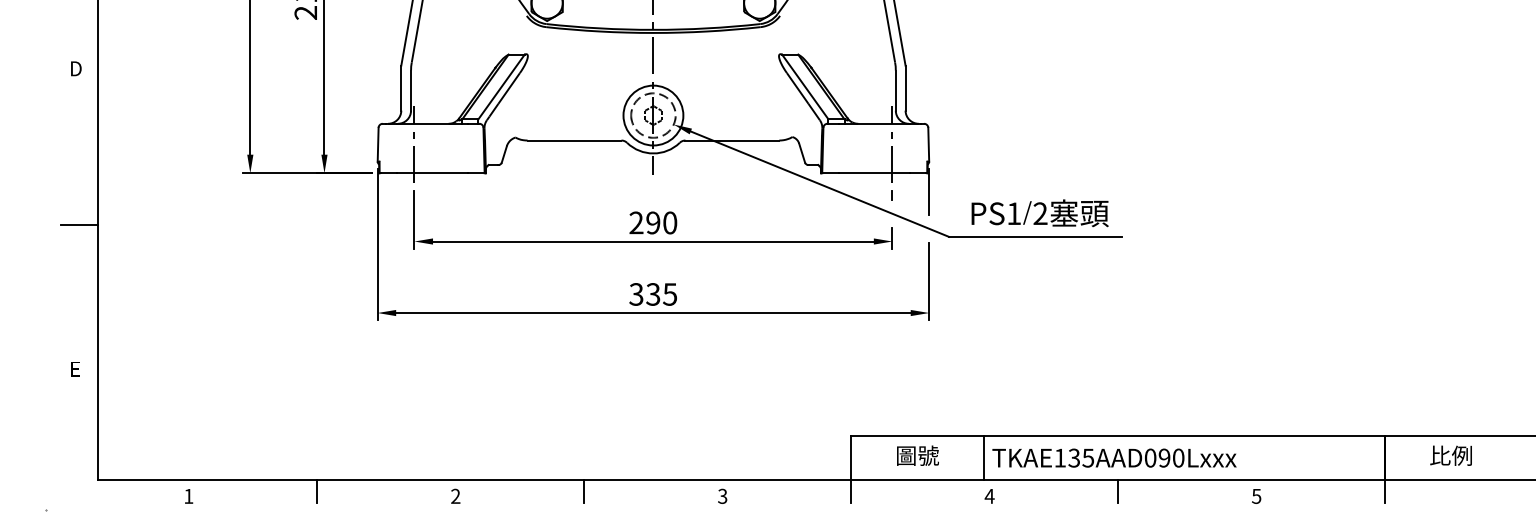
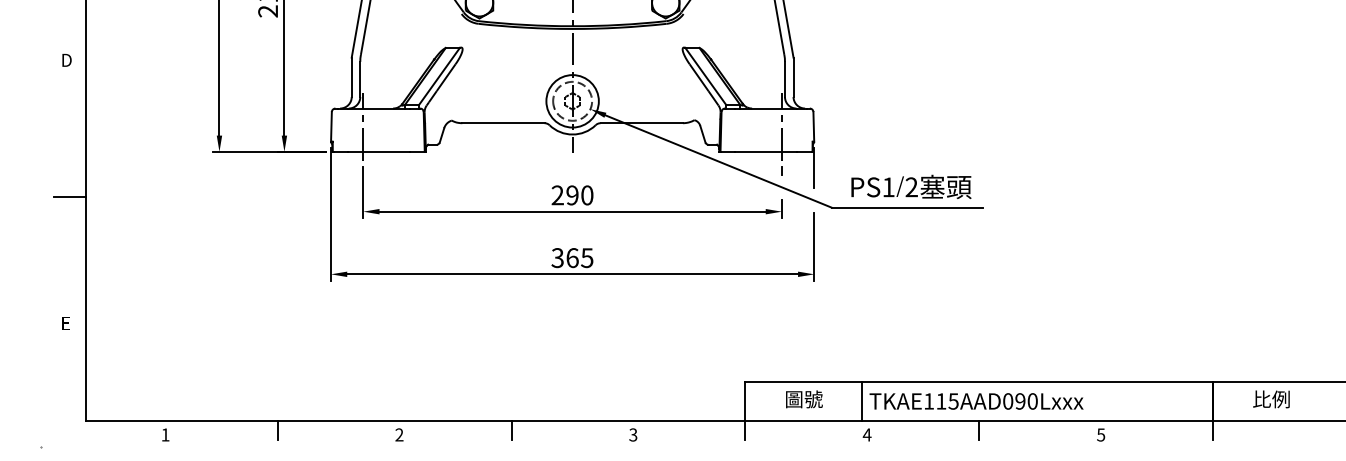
text: (653, 294) -> (572, 258), 335 -> 365
text: (1073, 457) -> (940, 400), TKAE135AAD090Lxxx -> TKAE115AAD090Lxxx

